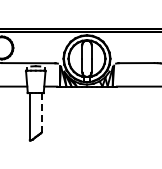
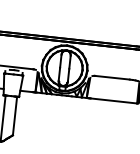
line: (41, 112) -> (14, 115), dashed -> solid

